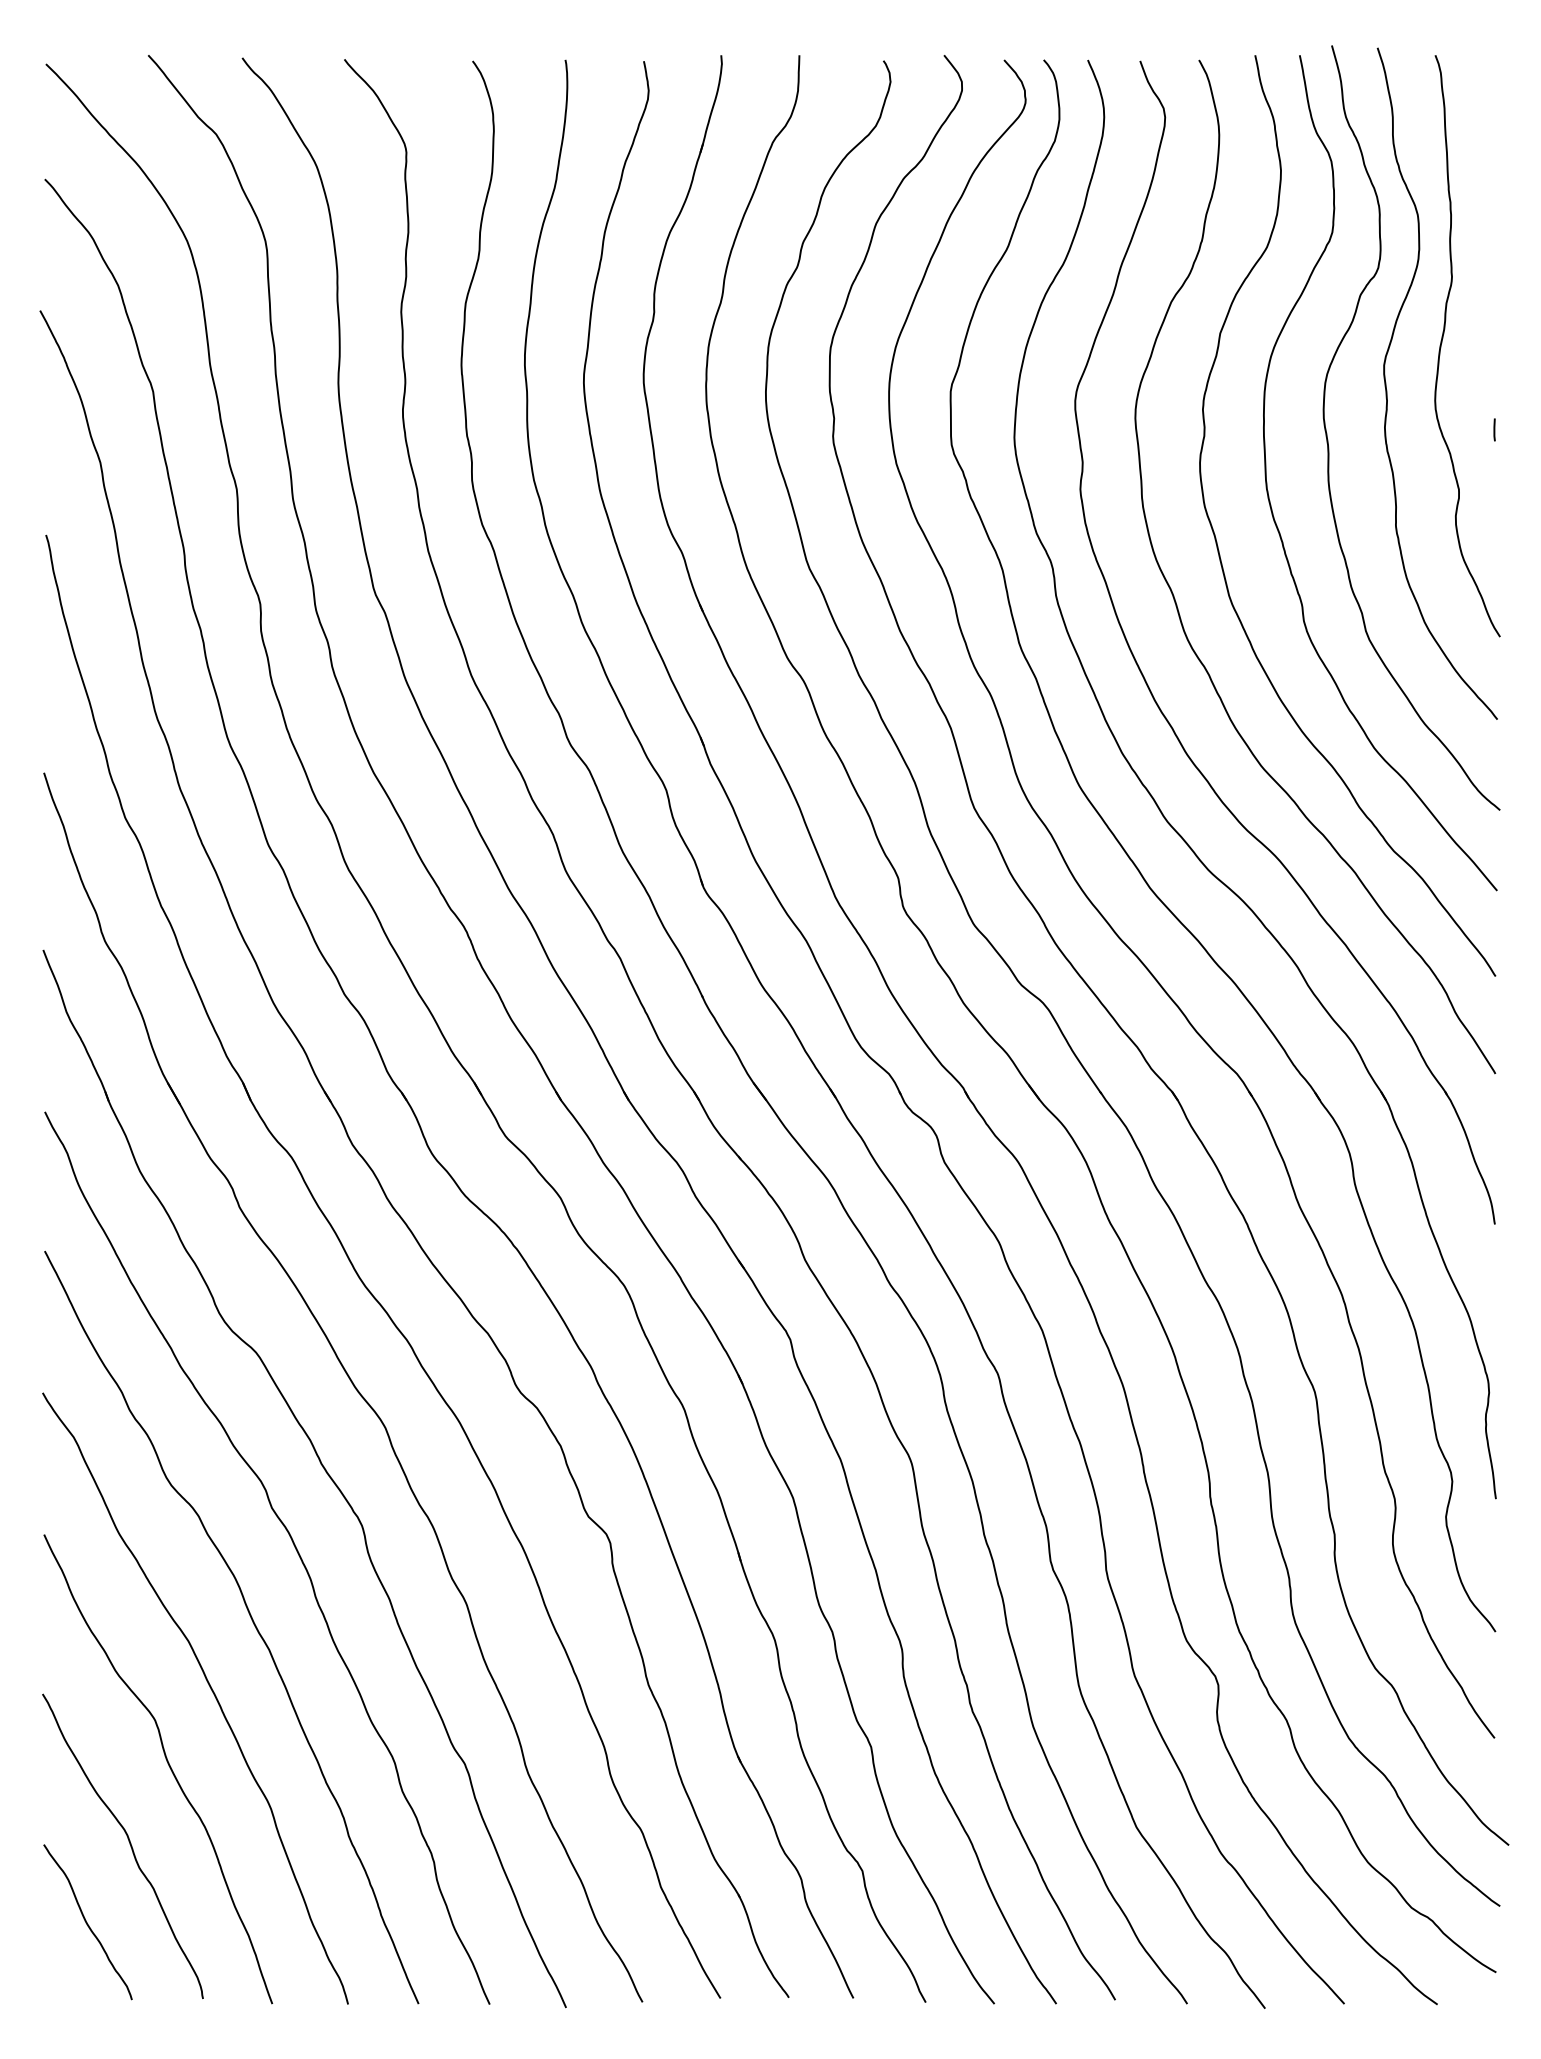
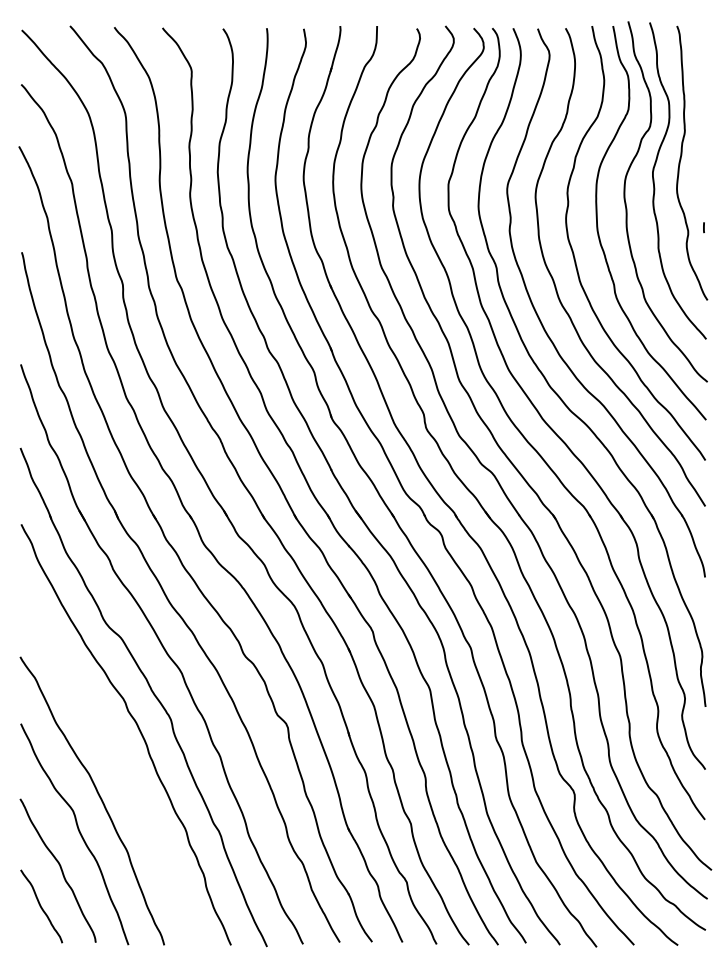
line: (1493, 429) -> (703, 227), moved
curve: (251, 1623) -> (118, 765), removed

